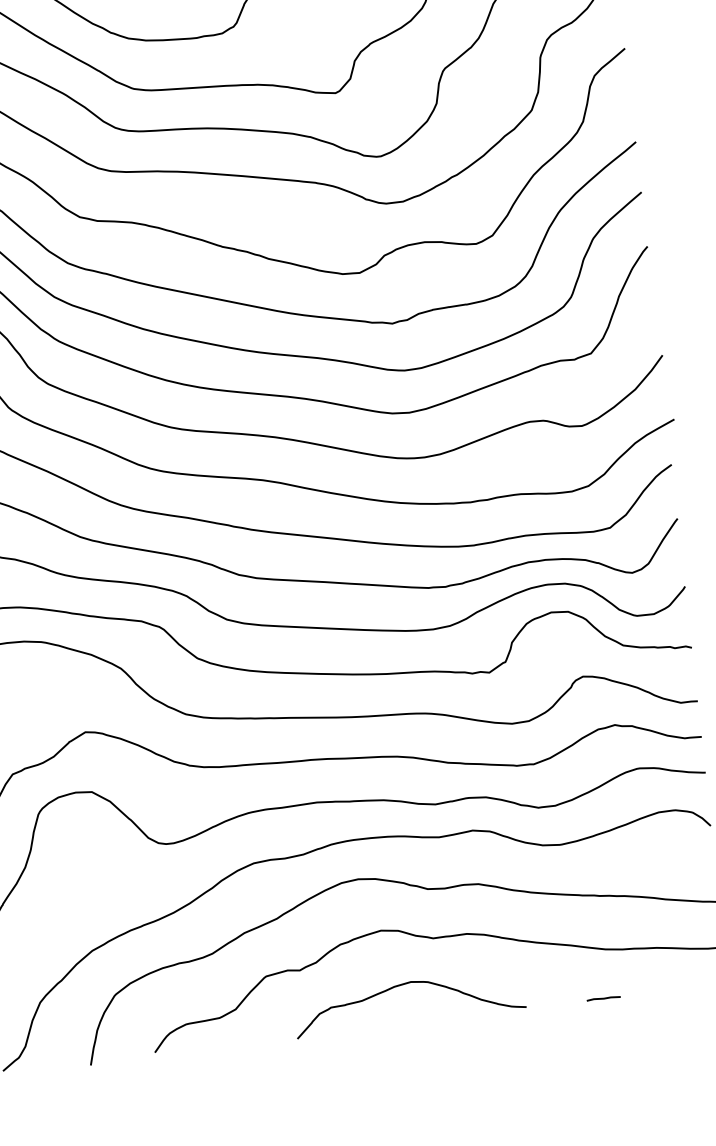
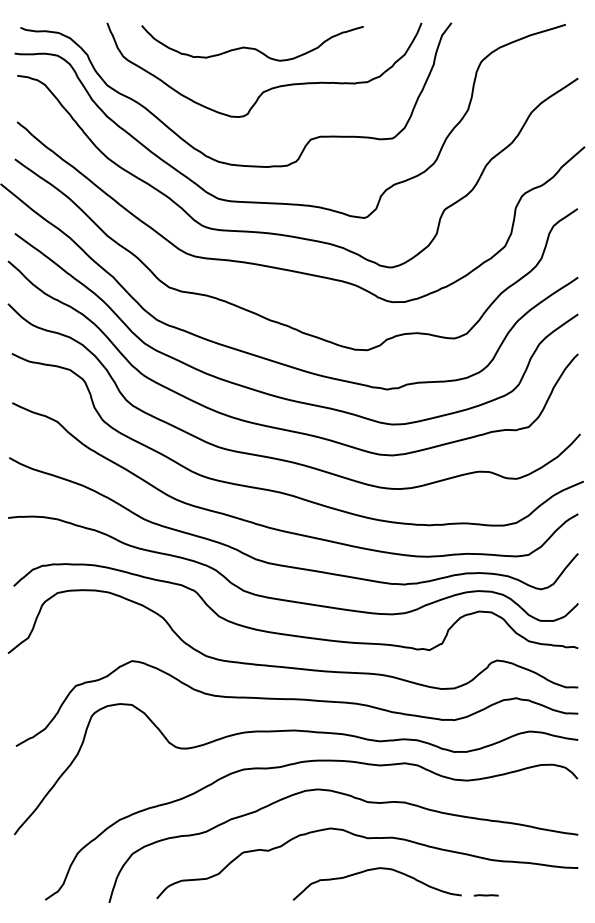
curve: (402, 986) -> (373, 870), moved

